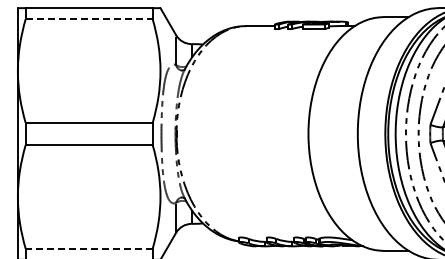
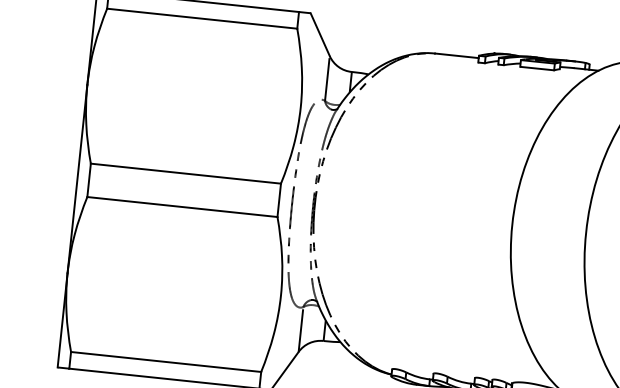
line: (89, 19) -> (202, 19), dashed -> solid
line: (89, 248) -> (166, 361), dashed -> solid

